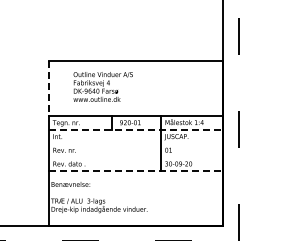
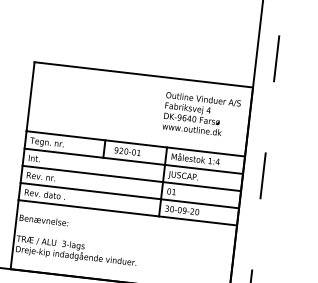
text: (102, 86) -> (200, 114), moved
line: (49, 88) -> (31, 96), dashed -> solid
line: (136, 129) -> (134, 161), dashed -> solid
line: (136, 143) -> (132, 178), added
line: (136, 157) -> (130, 196), added
line: (136, 170) -> (128, 212), dashed -> solid

